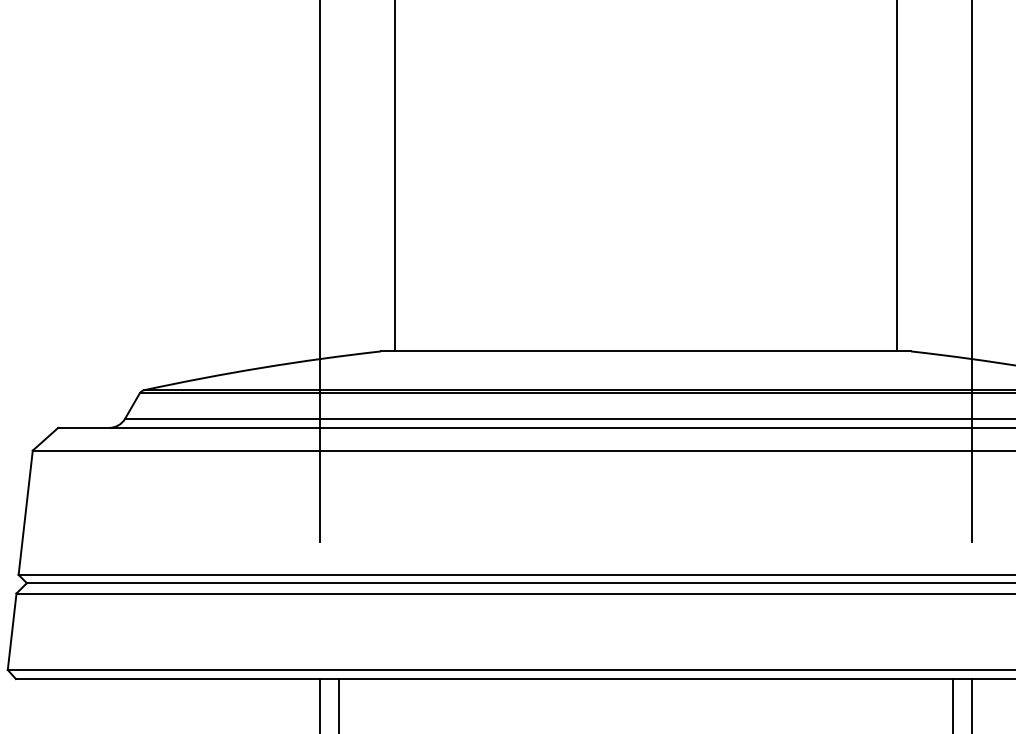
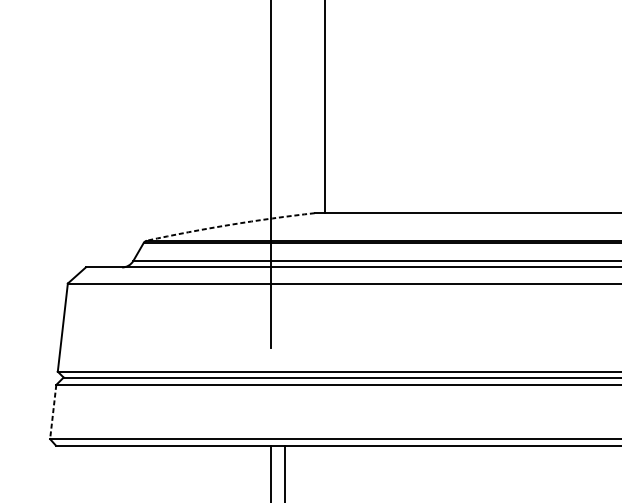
arc: (262, 367) -> (230, 224), solid -> dashed
line: (12, 632) -> (53, 412), solid -> dashed

